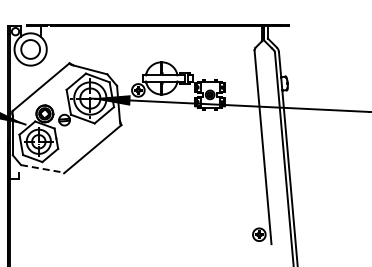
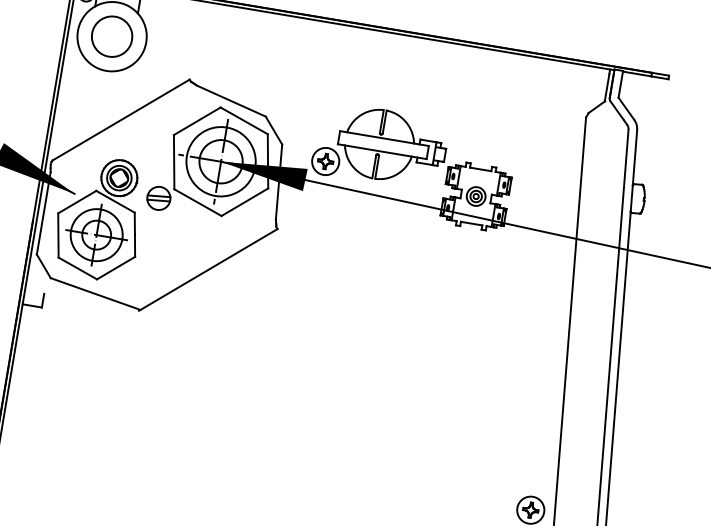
line: (43, 169) -> (96, 295), dashed -> solid

